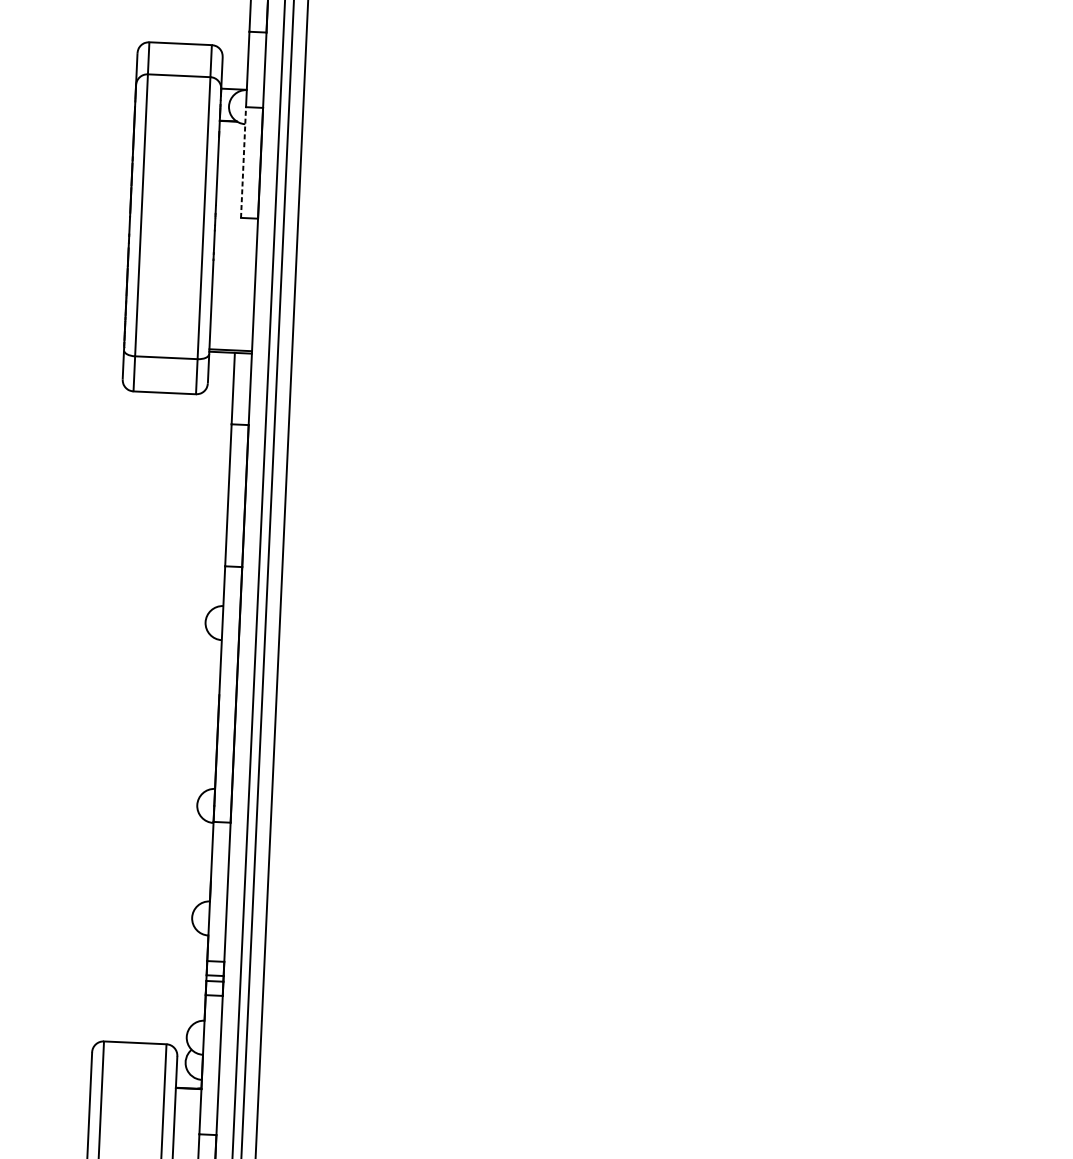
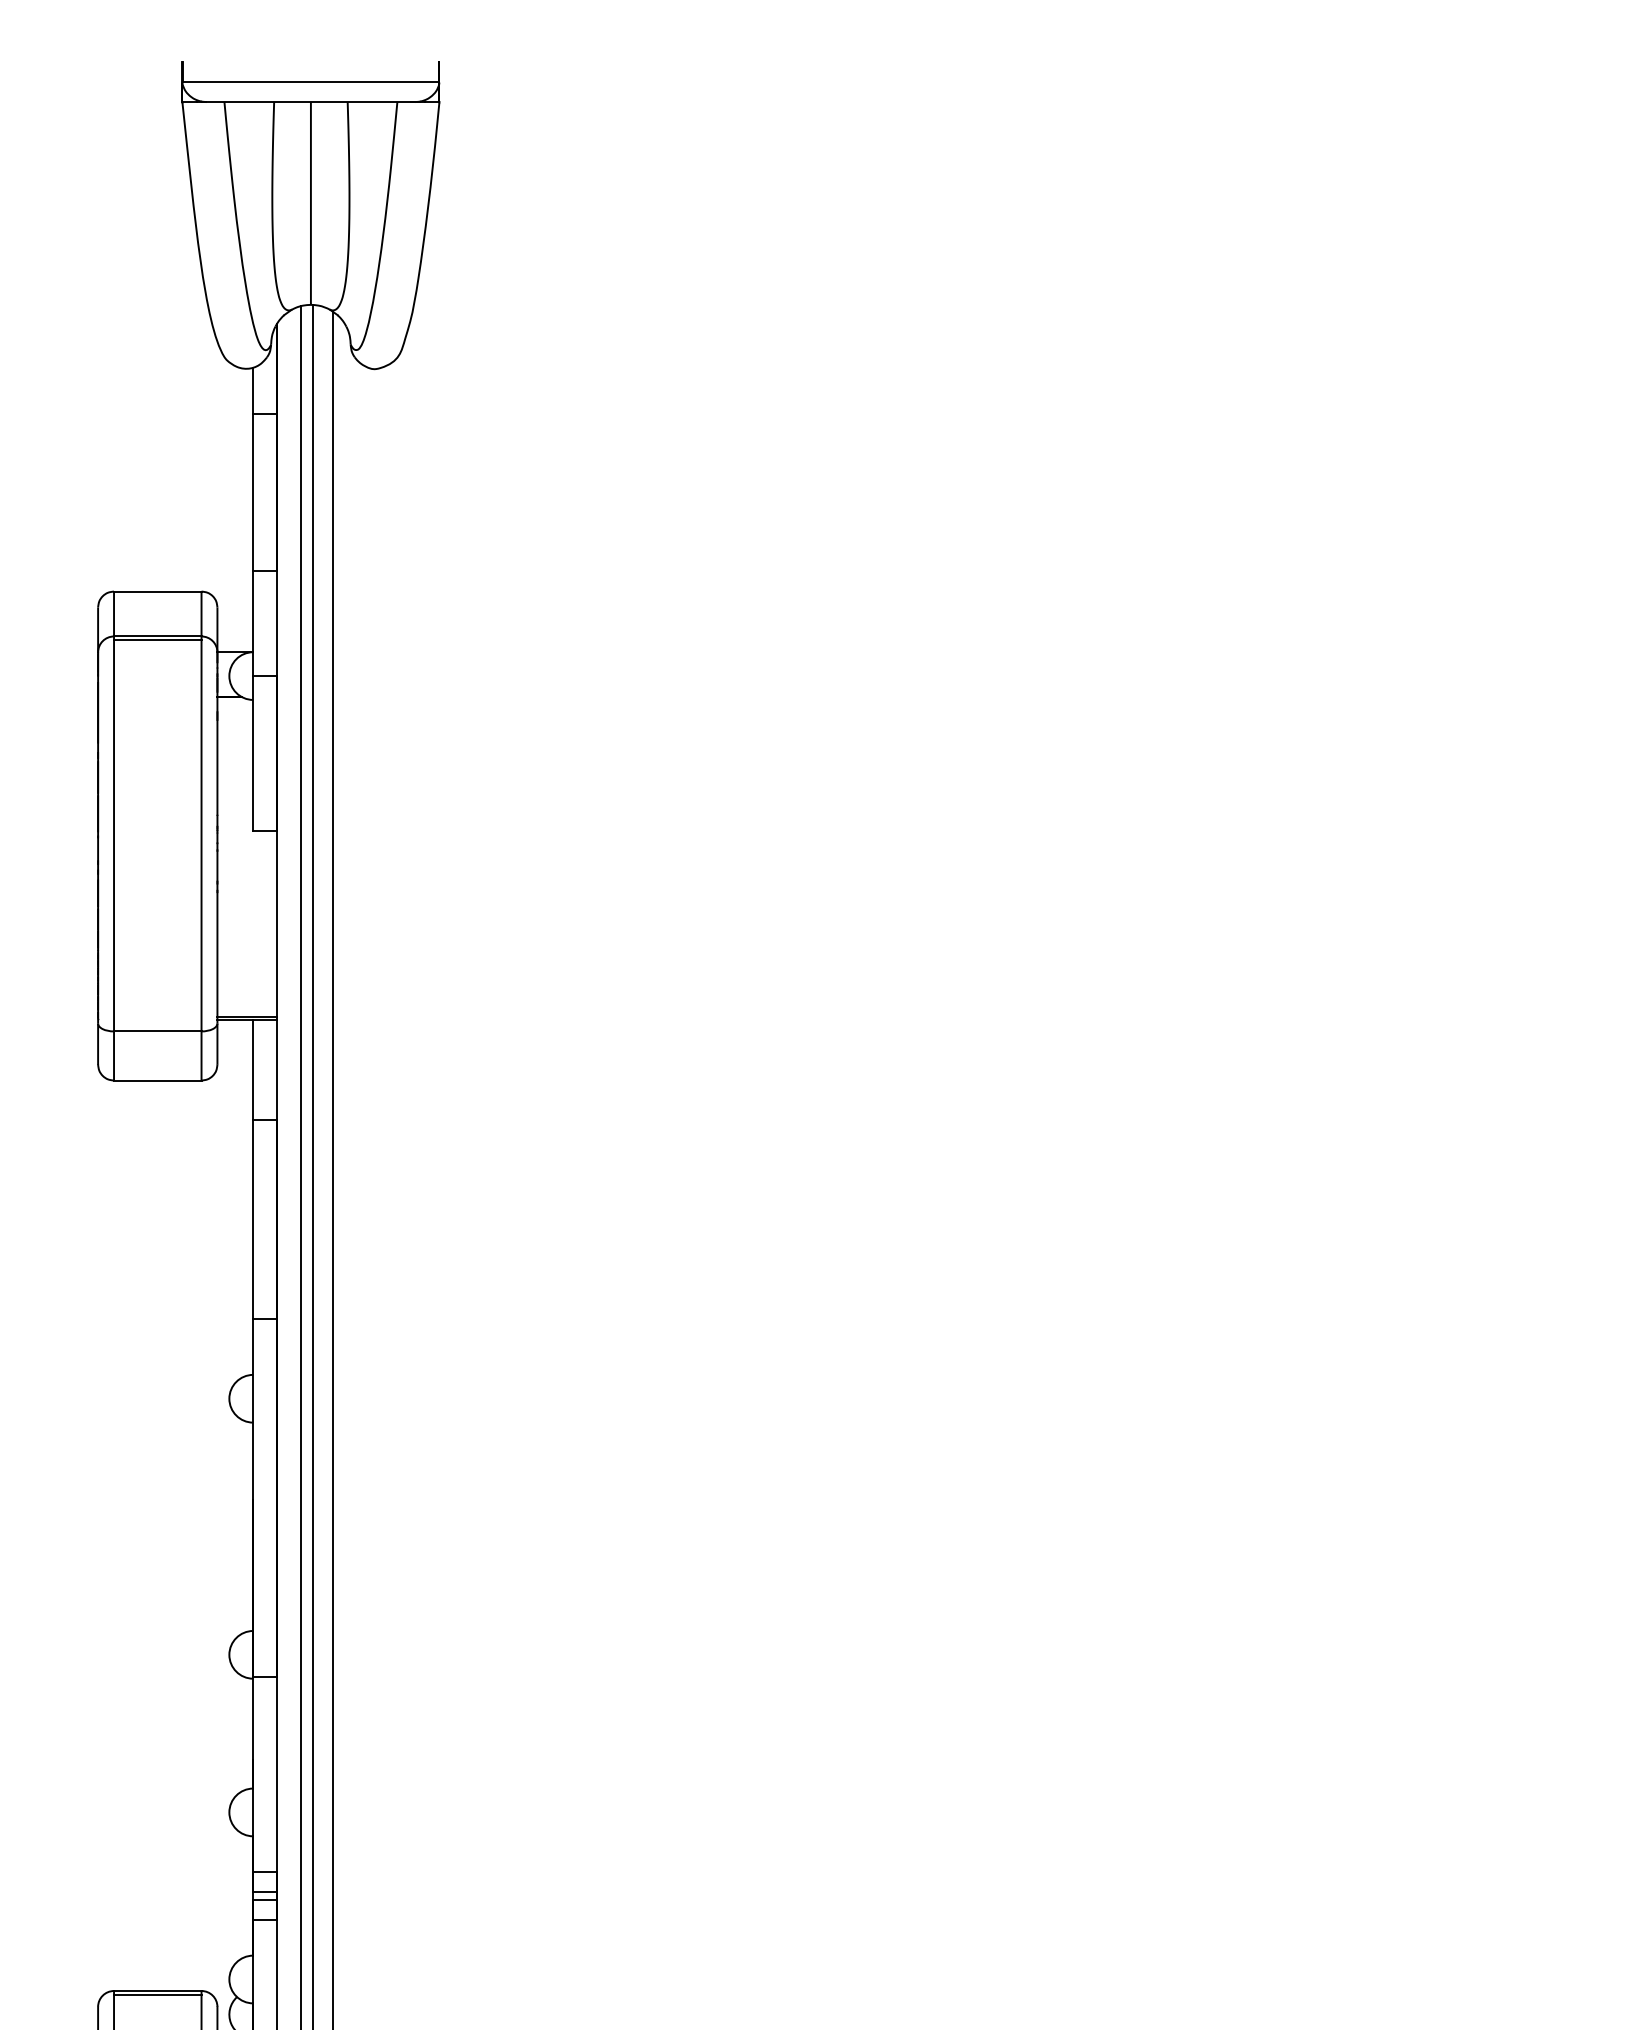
line: (178, 78) -> (157, 640), added
line: (243, 162) -> (253, 753), dashed -> solid
line: (134, 1045) -> (157, 1994), added

